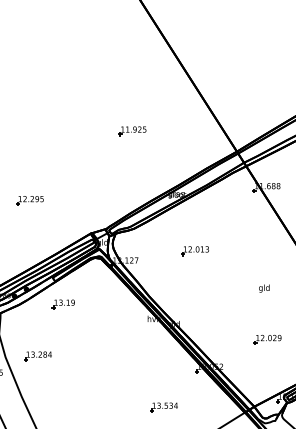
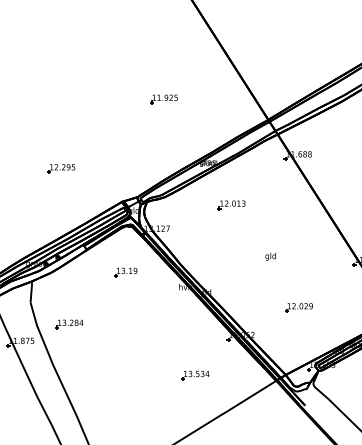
part: (195, 251) -> (231, 205), moved
text: (264, 288) -> (270, 256), moved
part: (63, 304) -> (125, 272), moved

